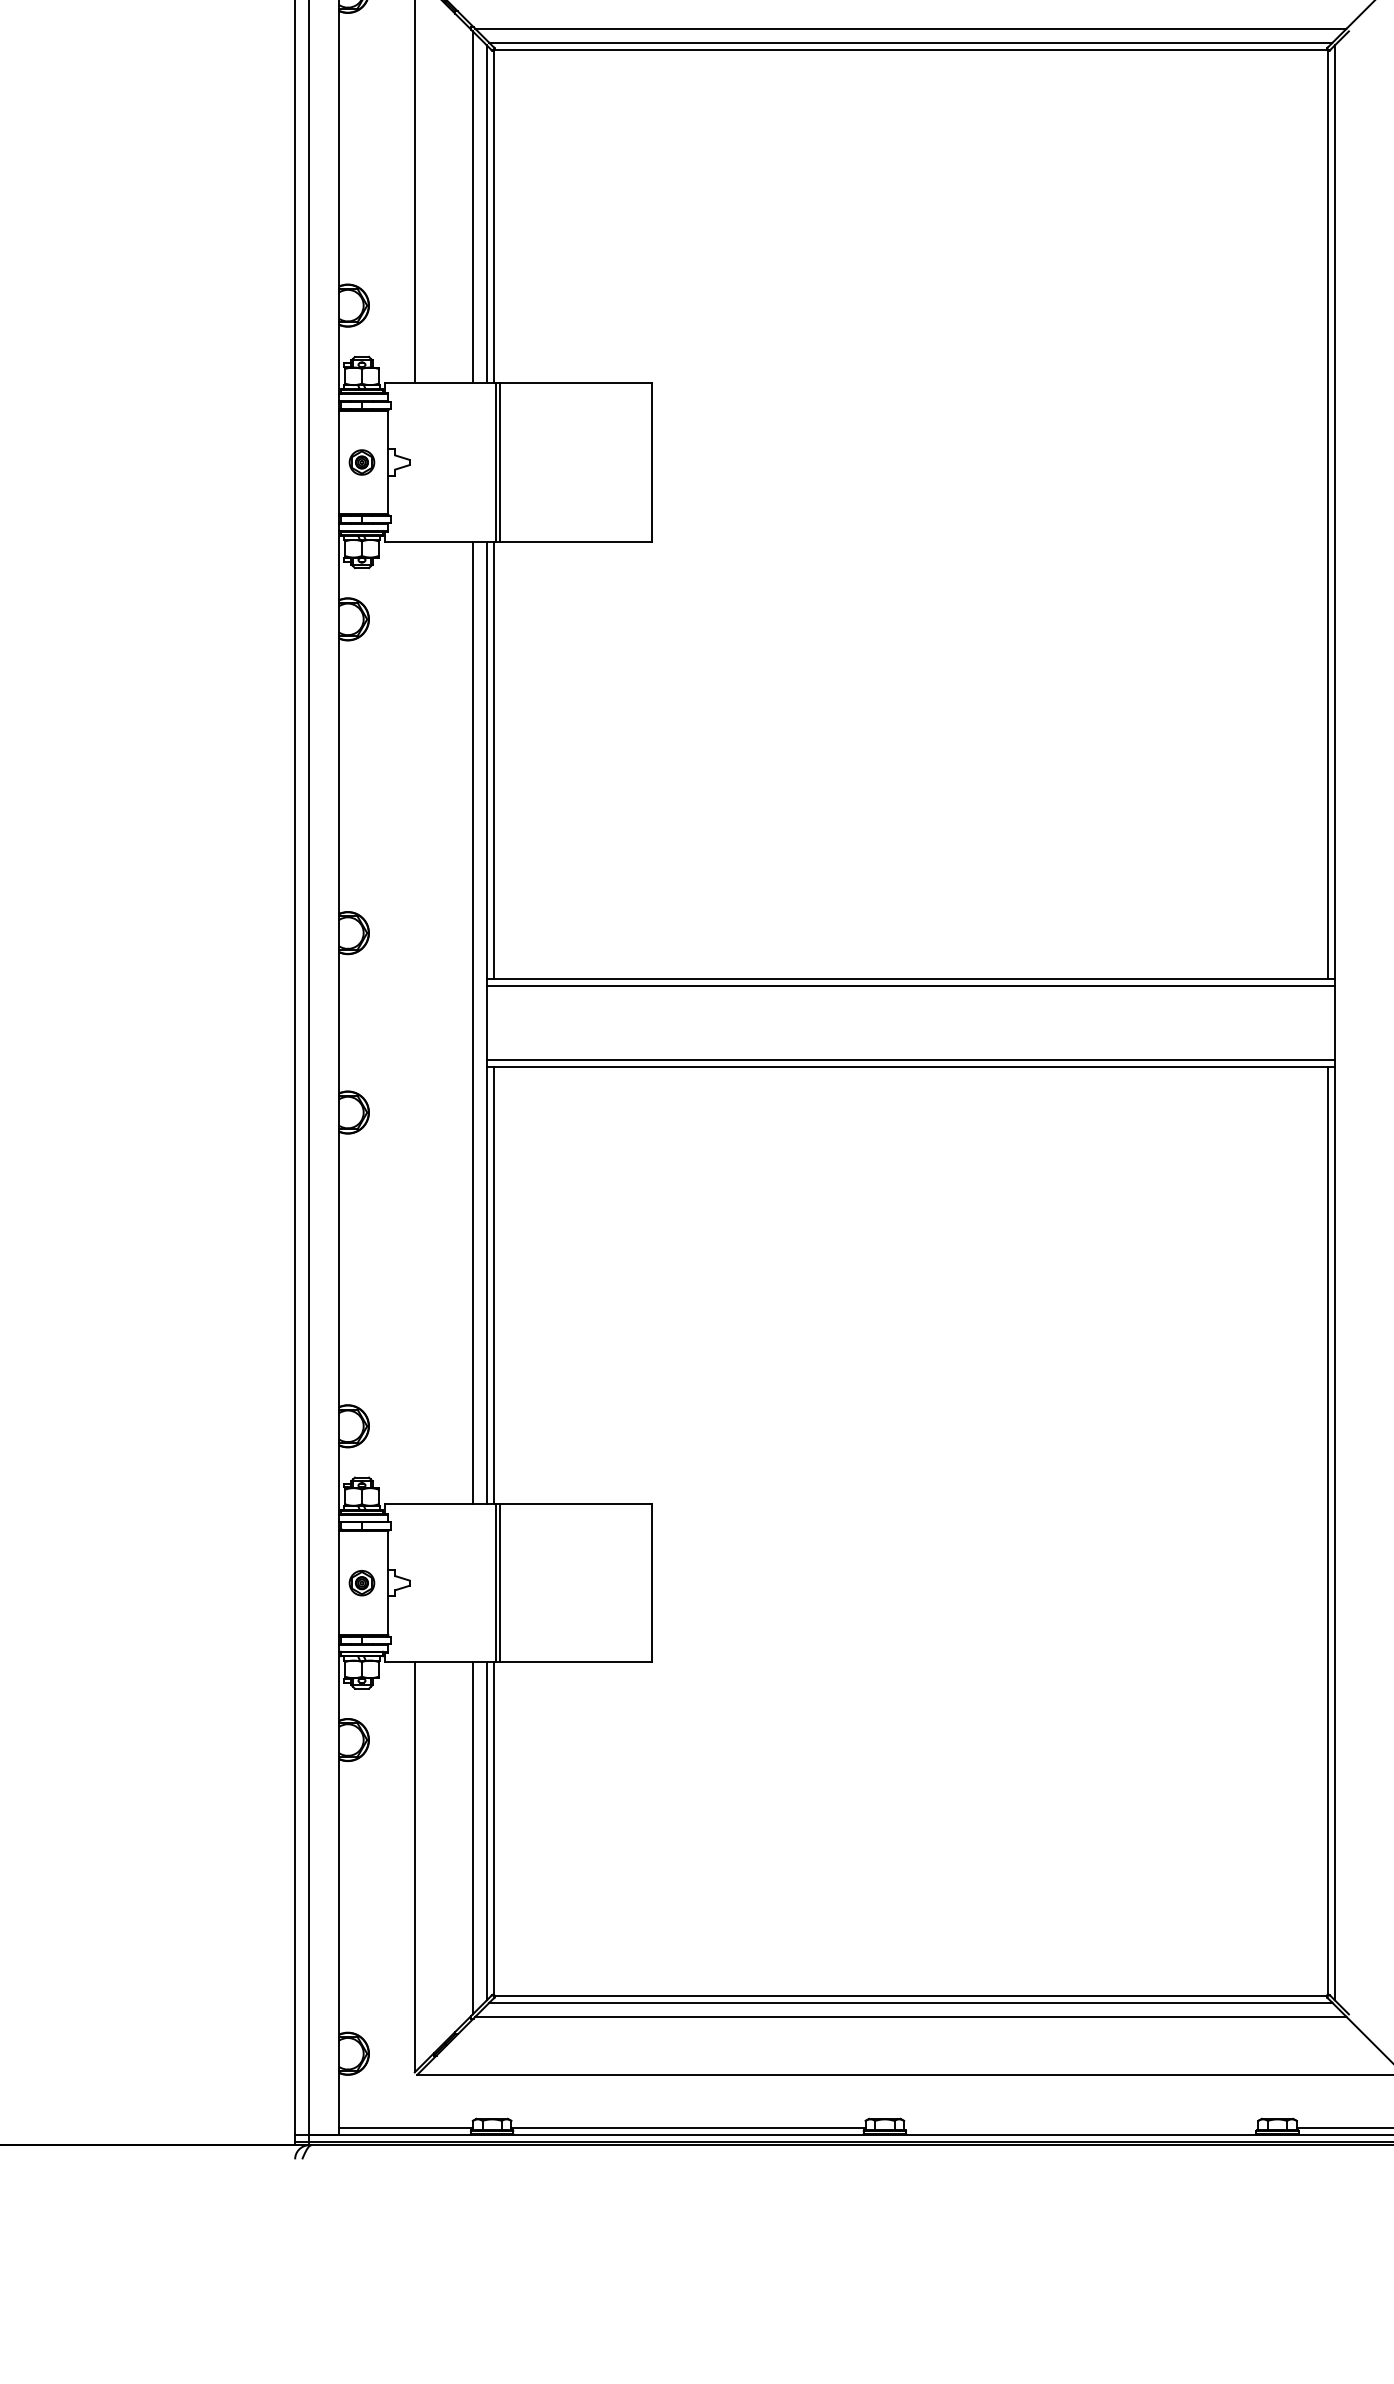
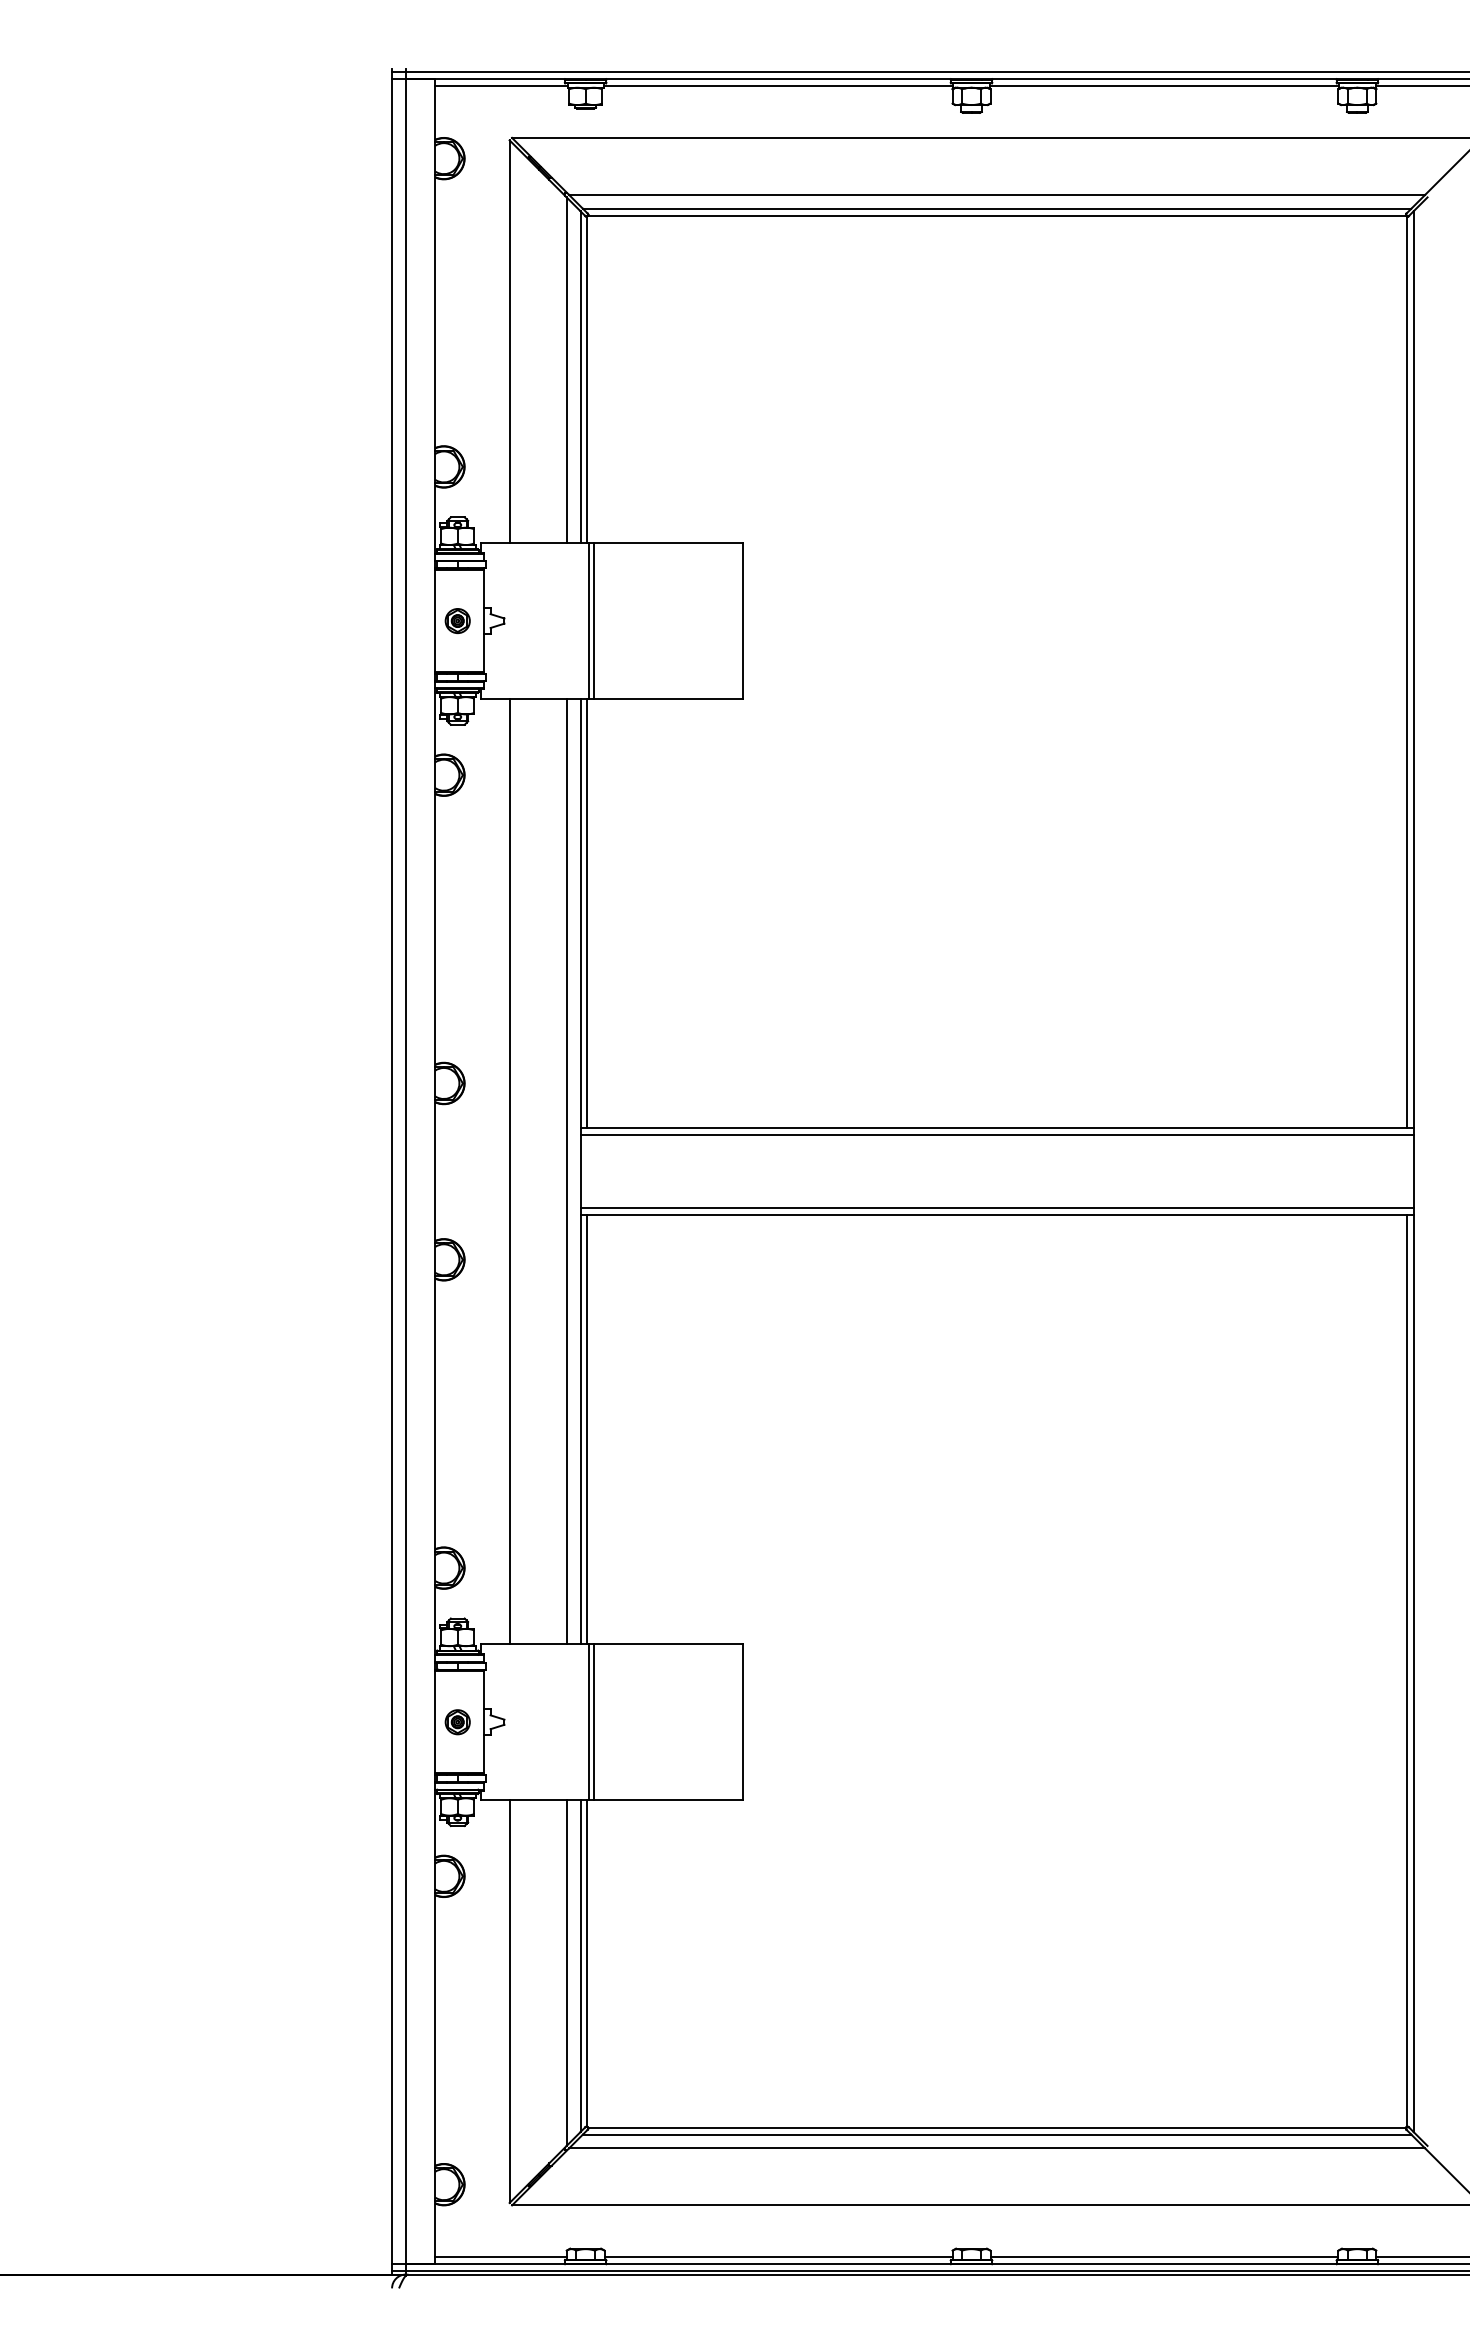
line: (414, 1022) -> (509, 1171), added
line: (1081, 2127) -> (1164, 2257), added

